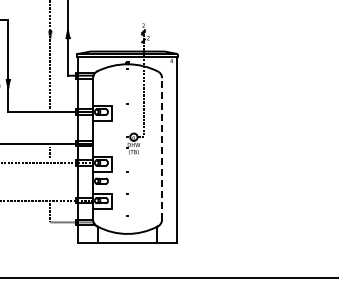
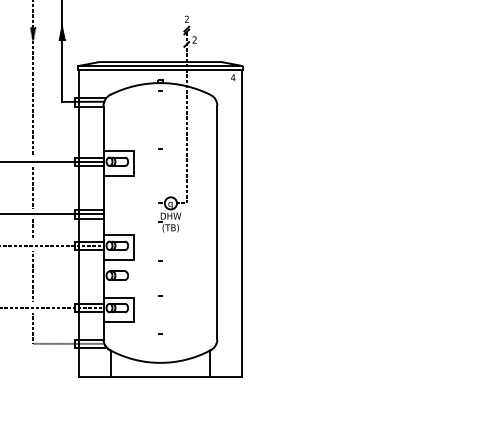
line: (50, 127) -> (33, 187), added
line: (162, 148) -> (218, 221), dashed -> solid
line: (50, 181) -> (33, 276), added

